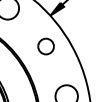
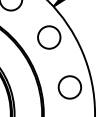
circle: (46, 46) -> (49, 37), size x1.43

